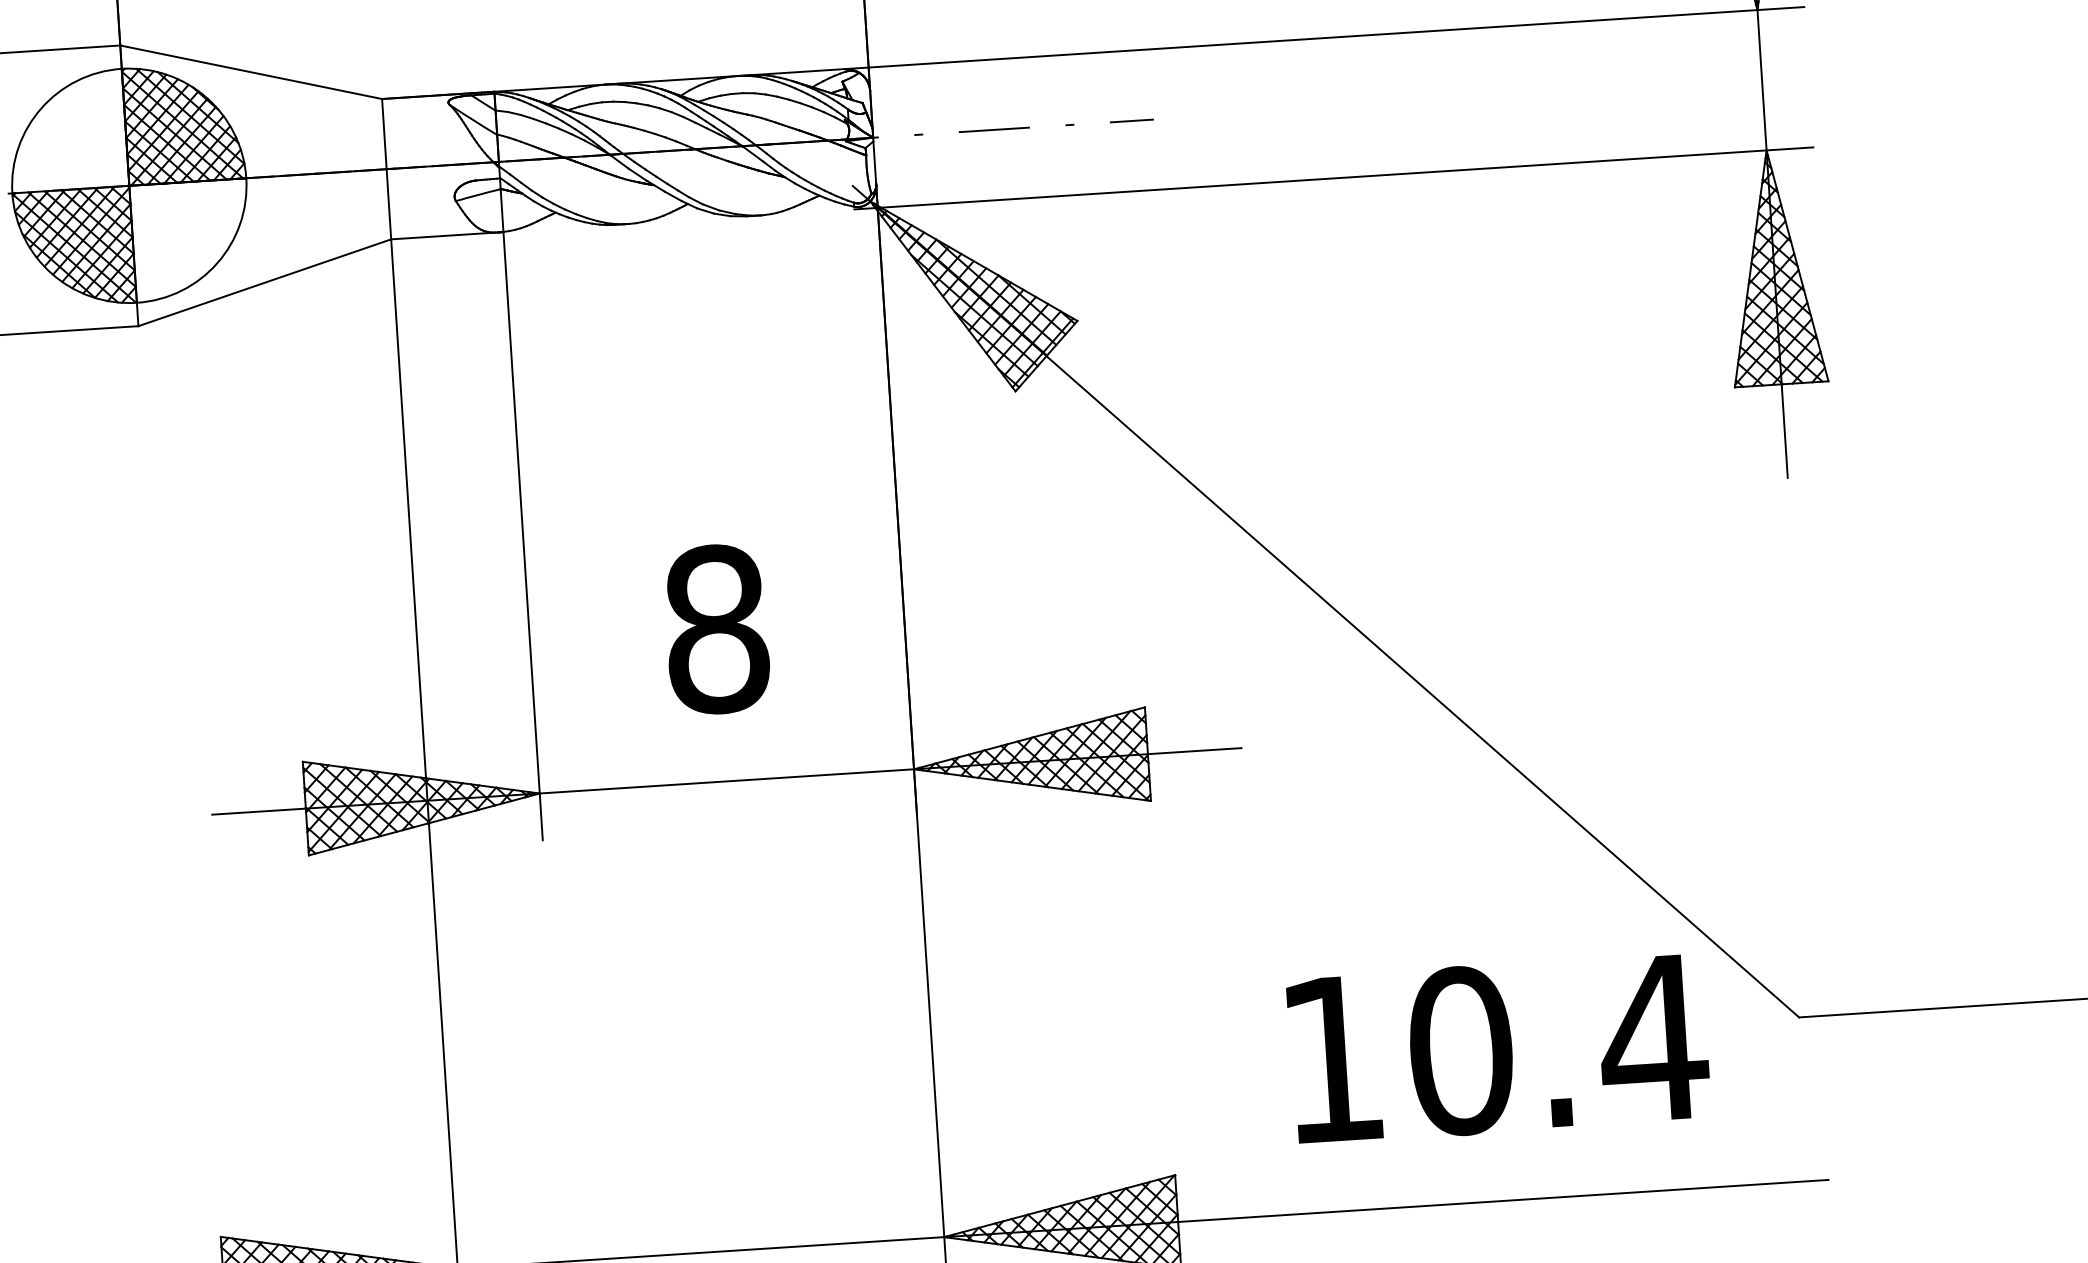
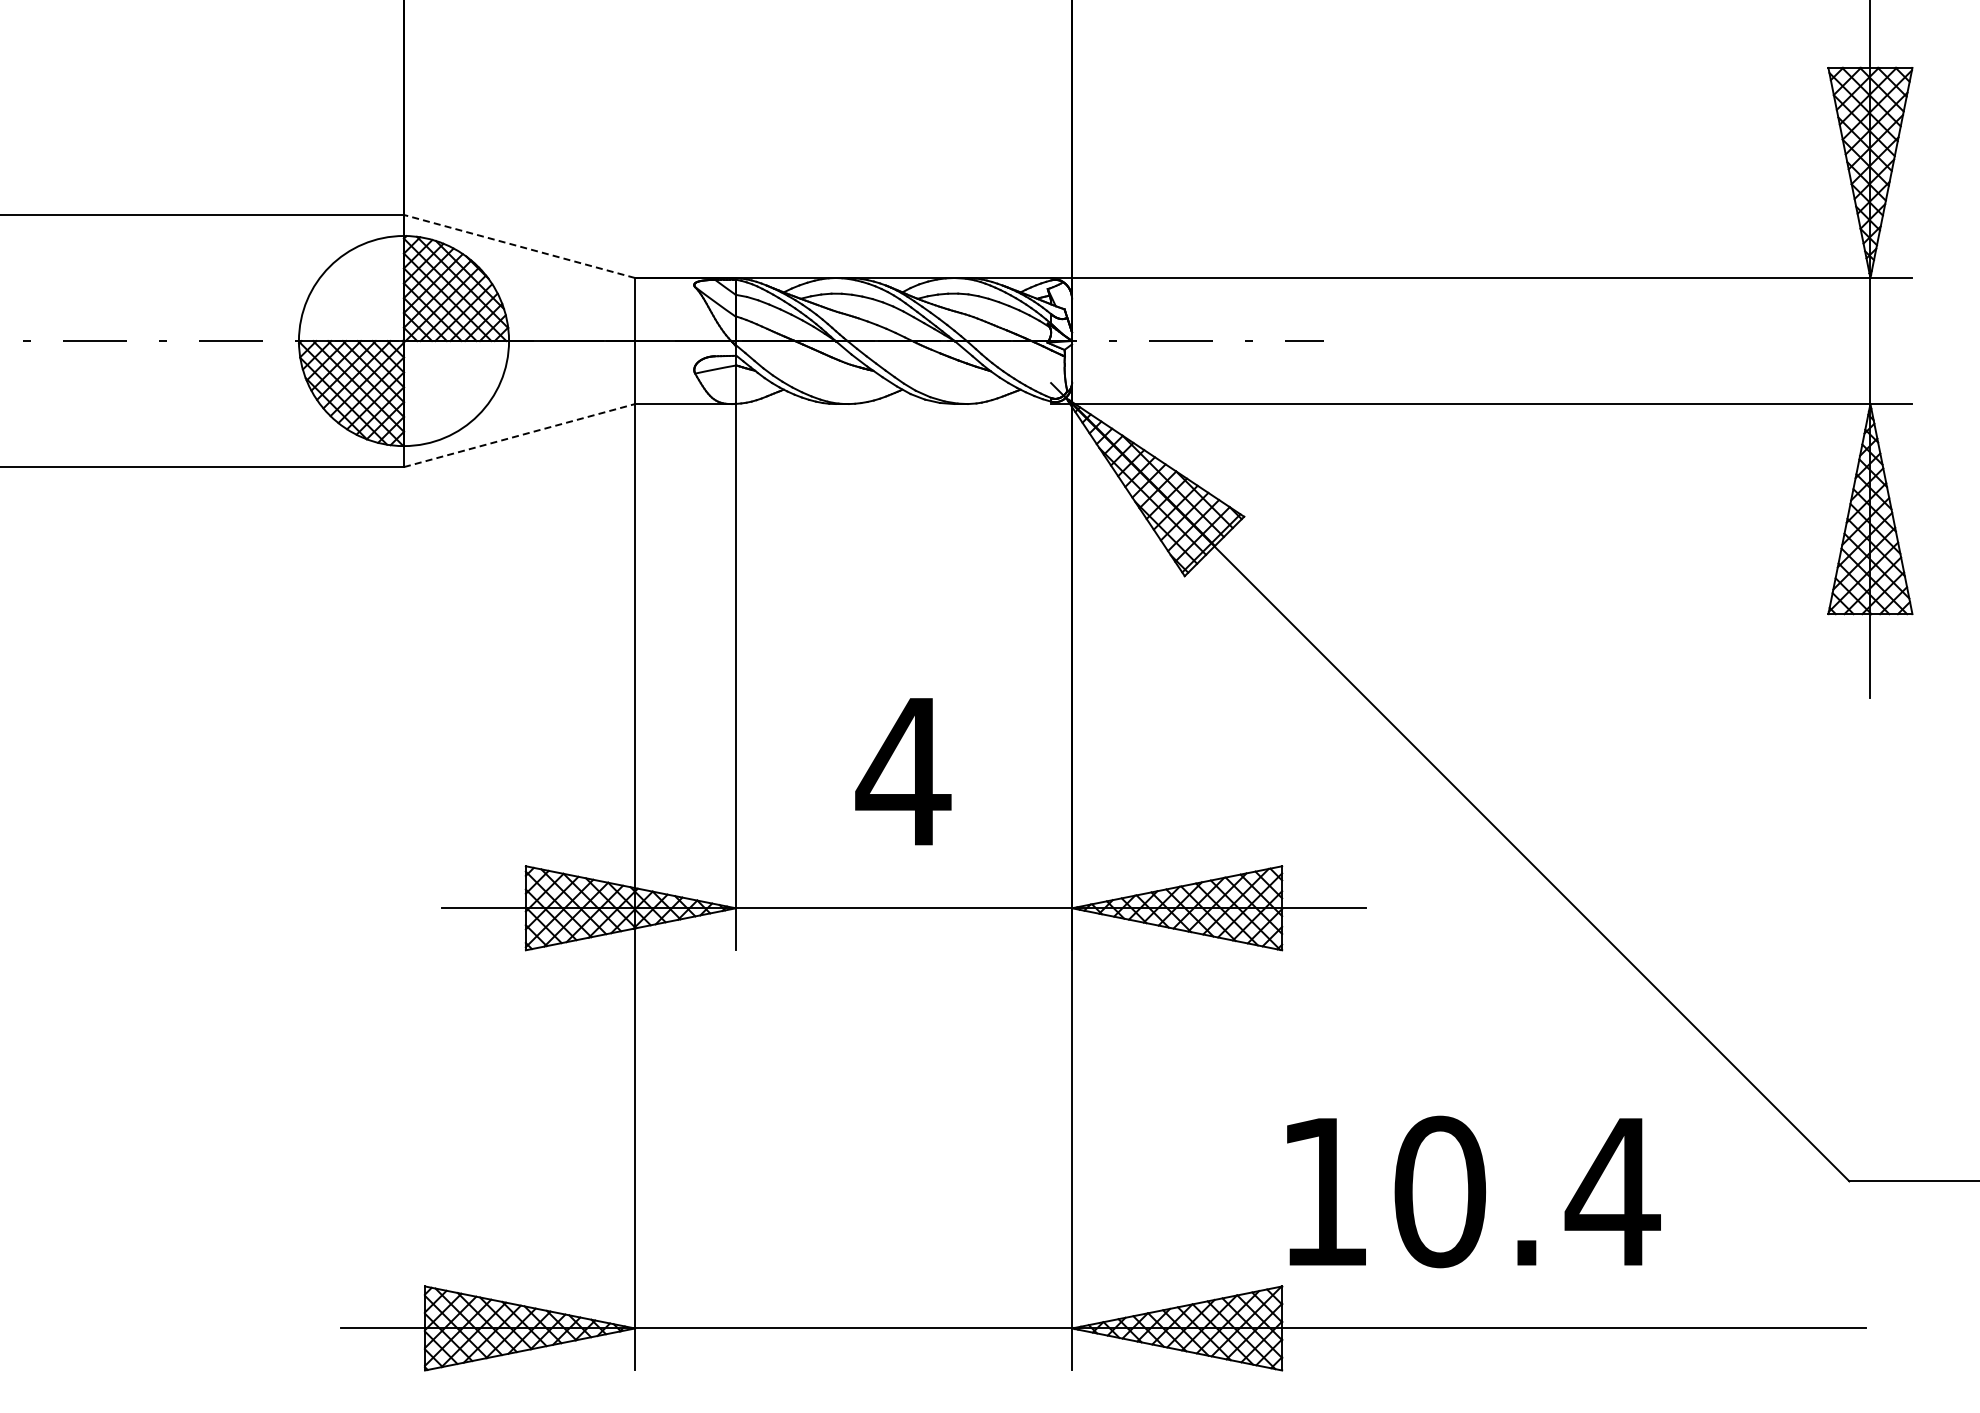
line: (251, 72) -> (519, 246), solid -> dashed
line: (264, 282) -> (519, 435), solid -> dashed
text: (716, 629) -> (903, 771), 8 -> 4
text: (1498, 1048) -> (1473, 1191), moved

